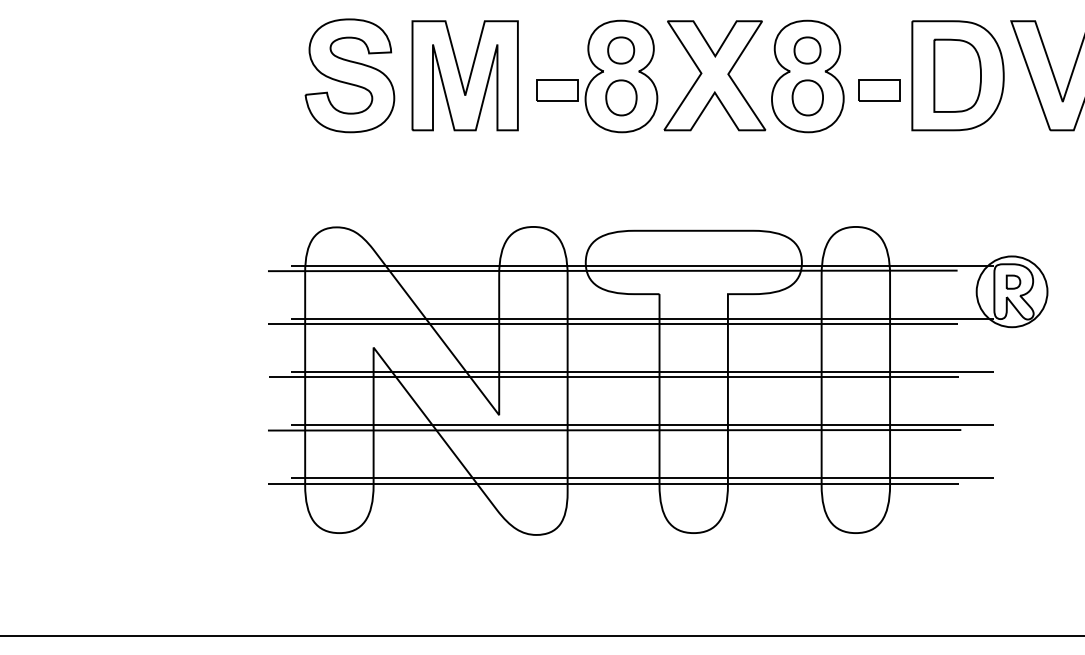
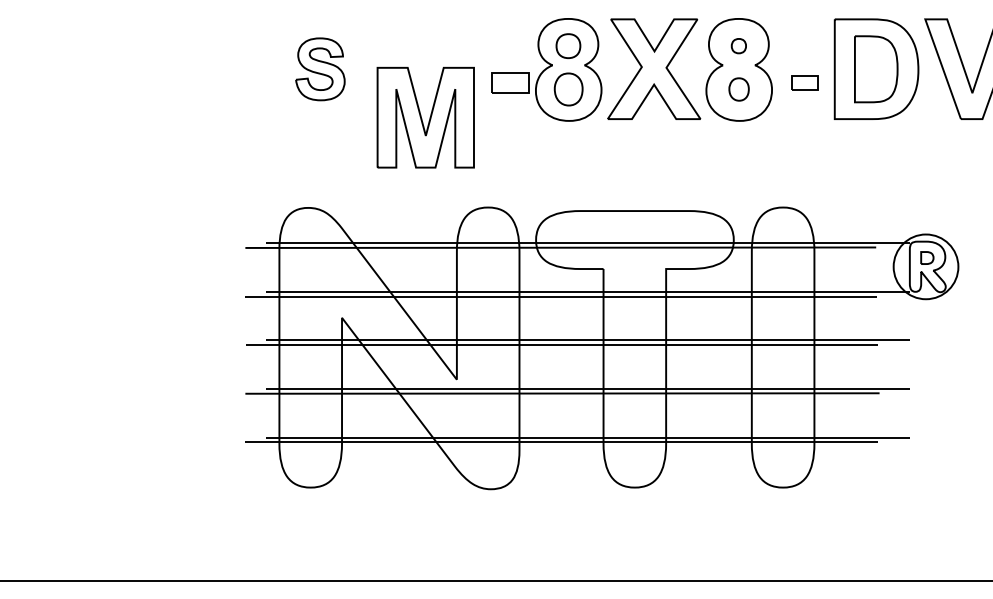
part: (807, 50) -> (738, 46), size x0.6
part: (349, 75) -> (319, 68), size x0.6
part: (464, 75) -> (425, 117), moved
part: (879, 90) -> (804, 82), size x0.7
part: (807, 97) -> (738, 89), size x0.7

